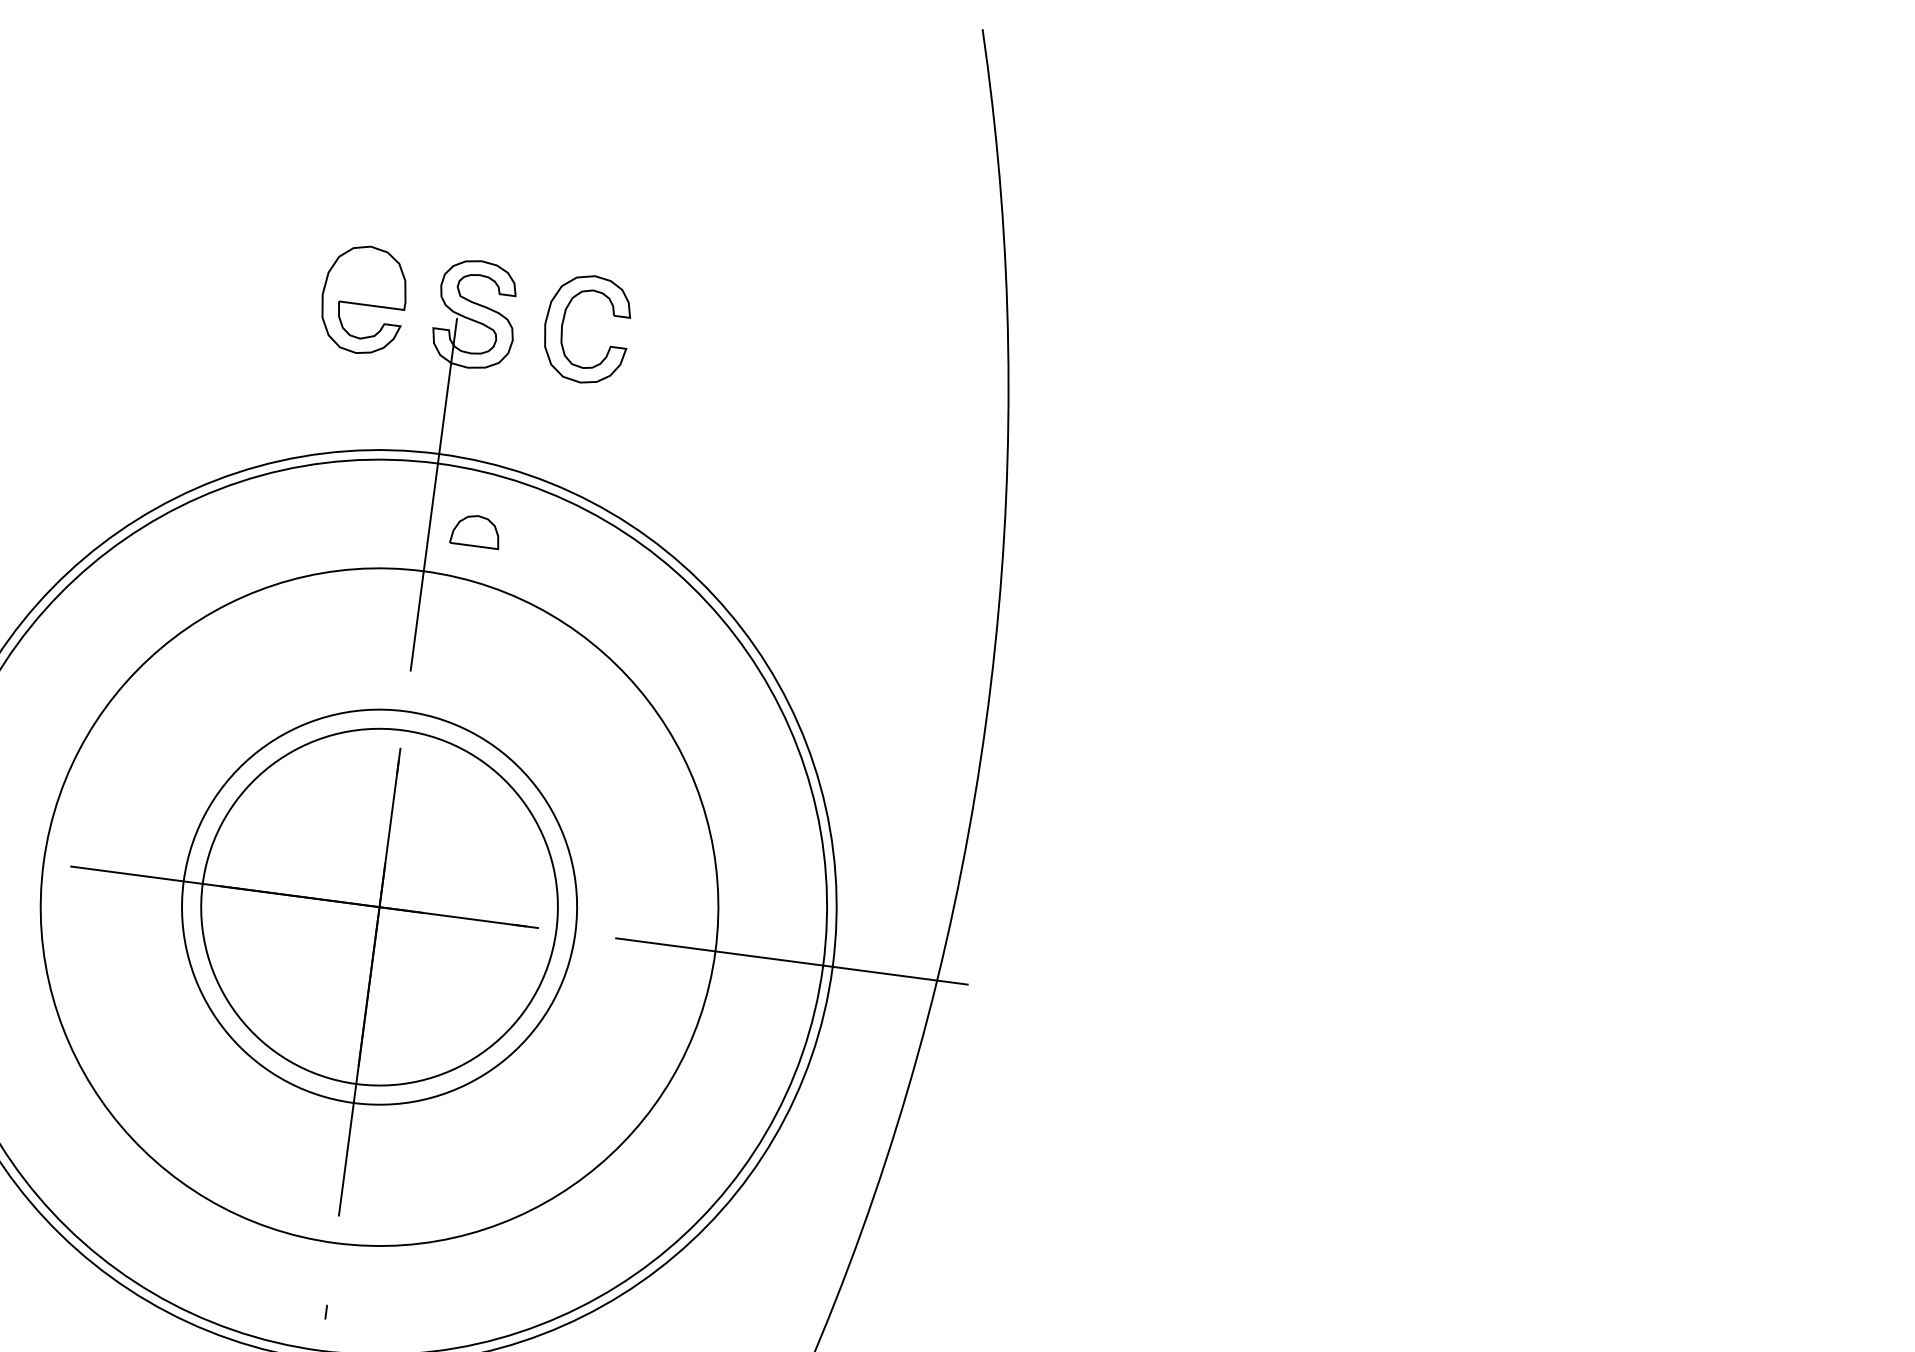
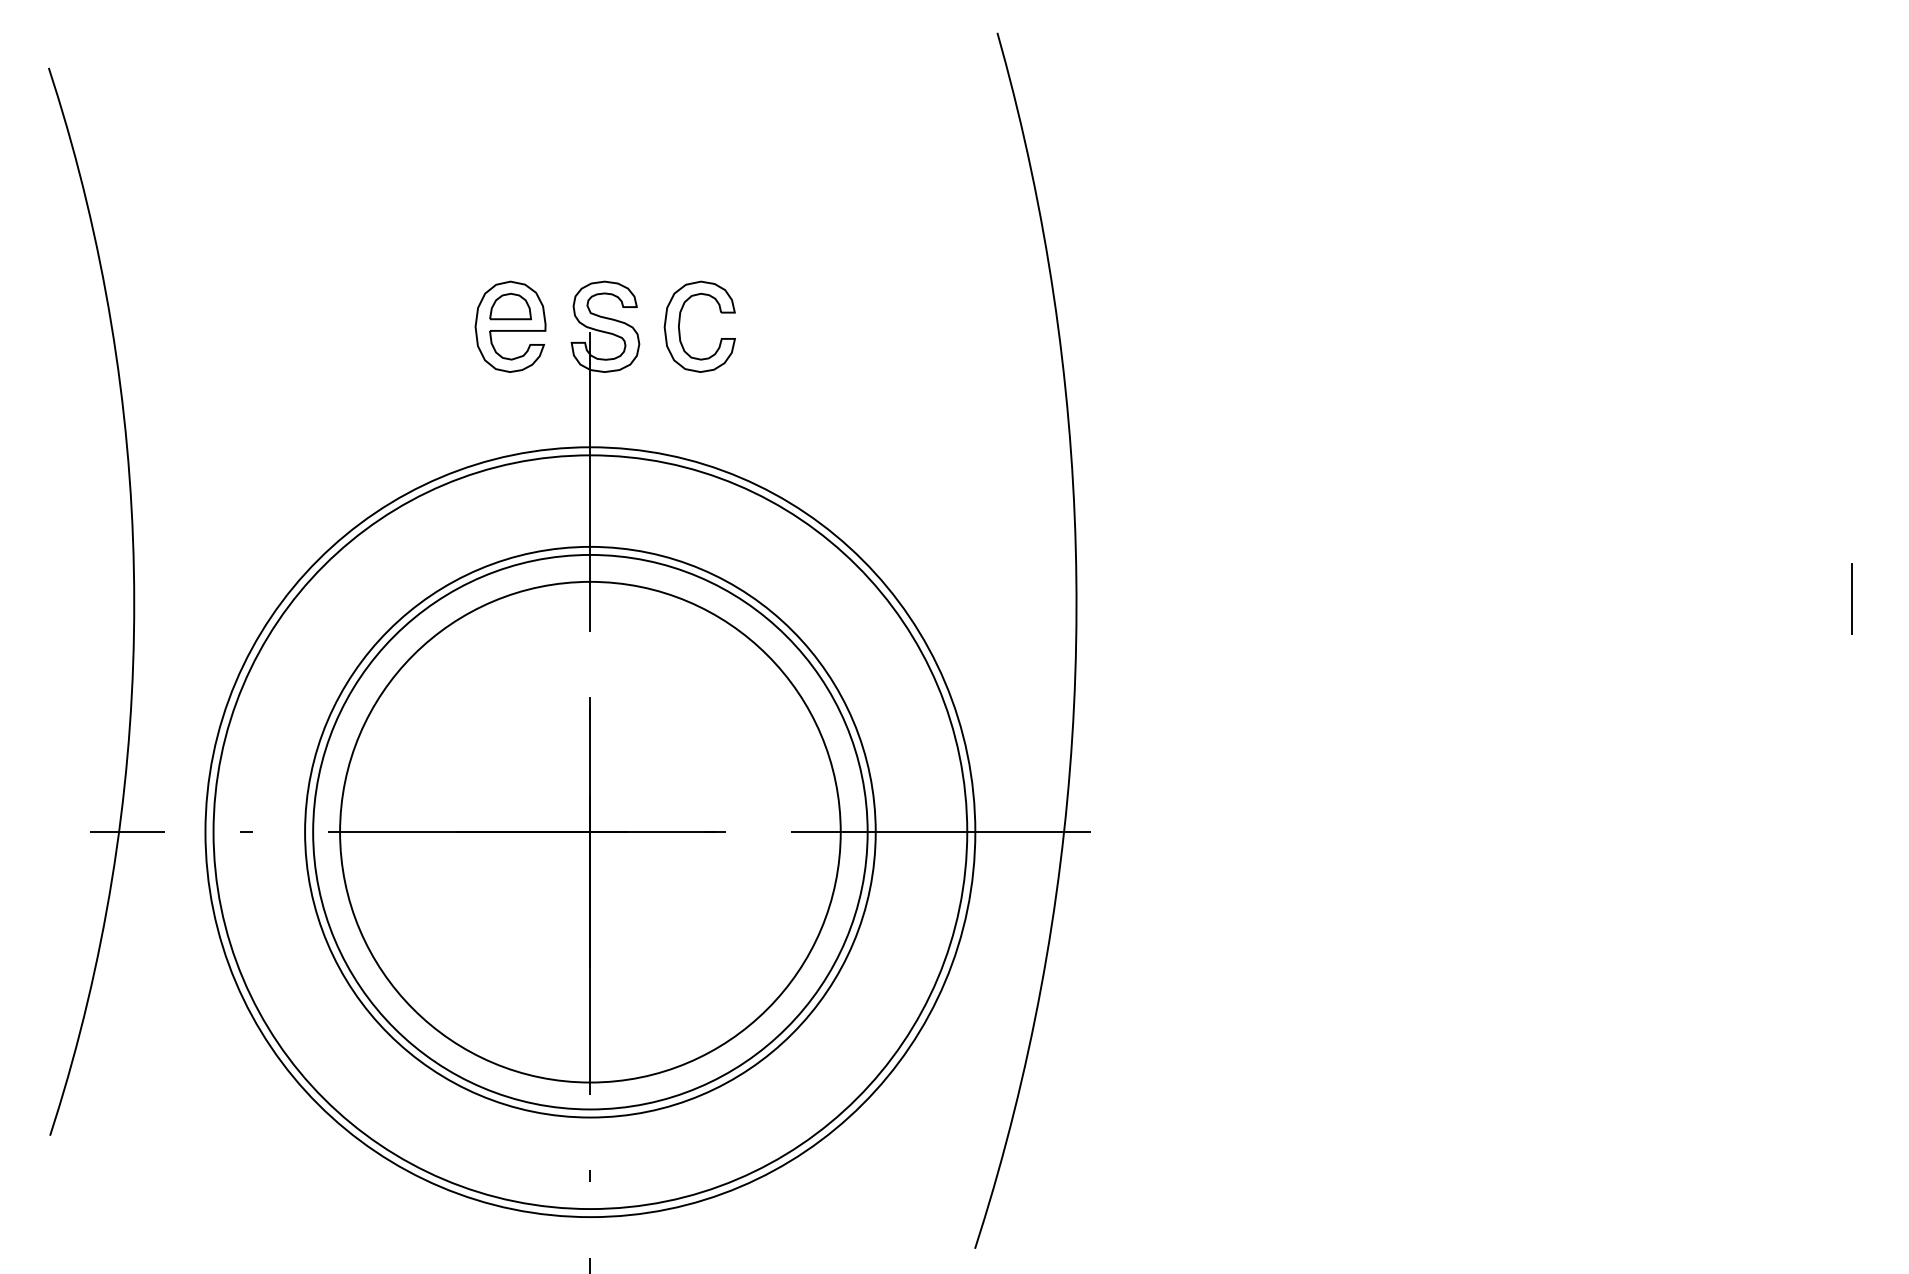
part: (475, 530) -> (510, 306), moved
line: (1900, 828) -> (1851, 599), added
circle: (379, 906) -> (590, 831), size x1.67
circle: (379, 906) -> (590, 831), size x1.67

